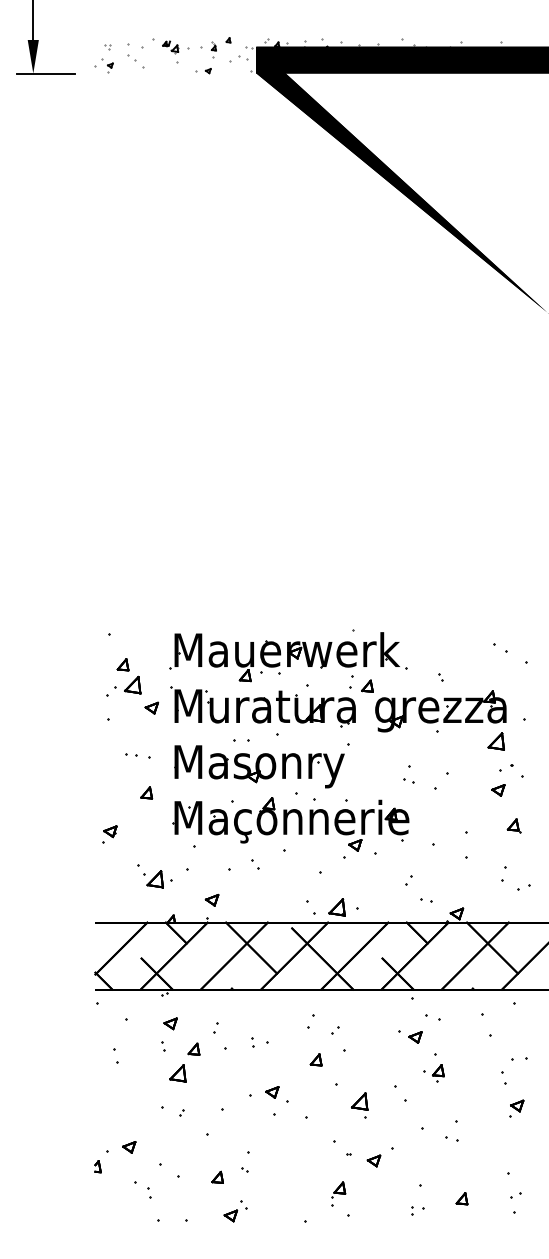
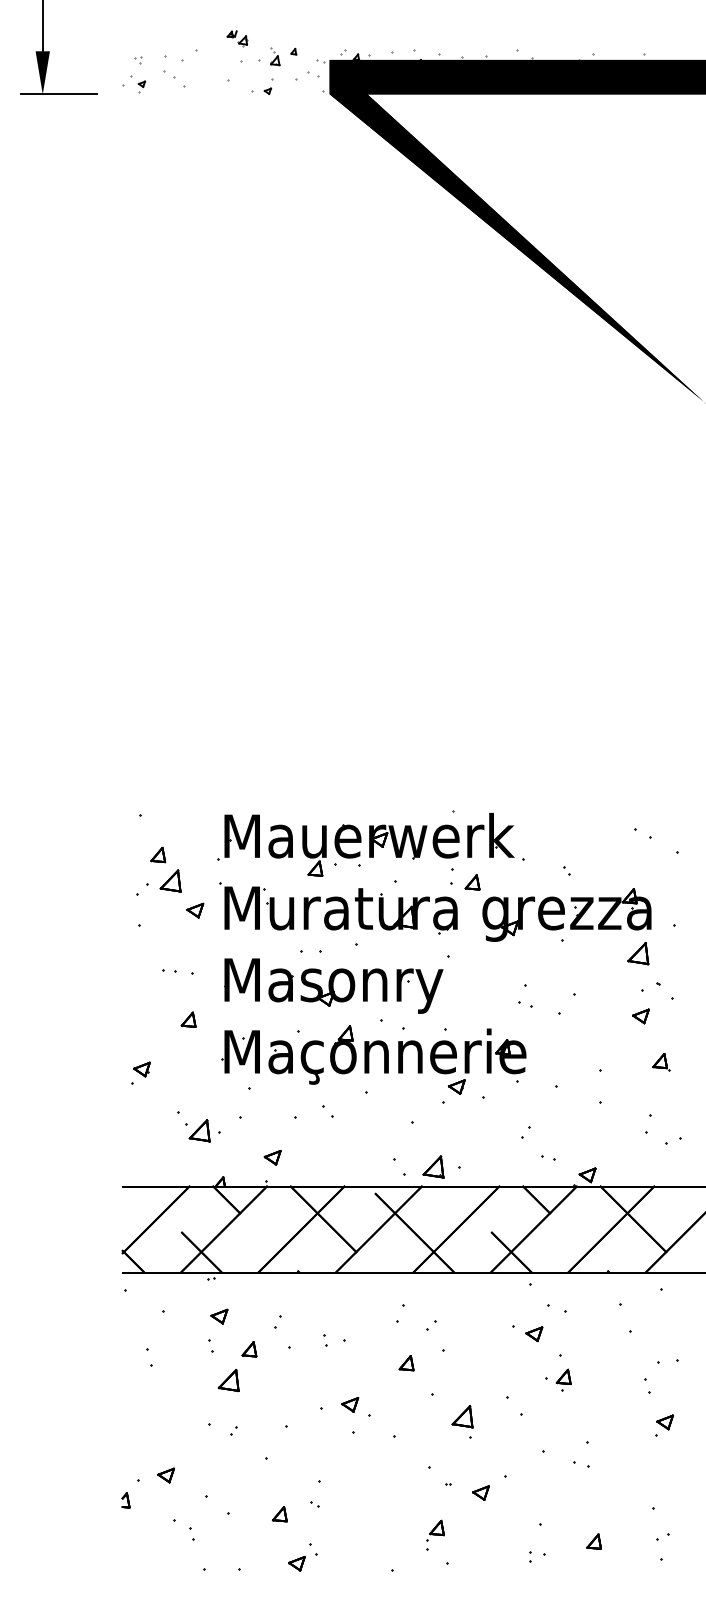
part: (170, 47) -> (237, 38), moved
part: (213, 49) -> (274, 63), size x1.6

